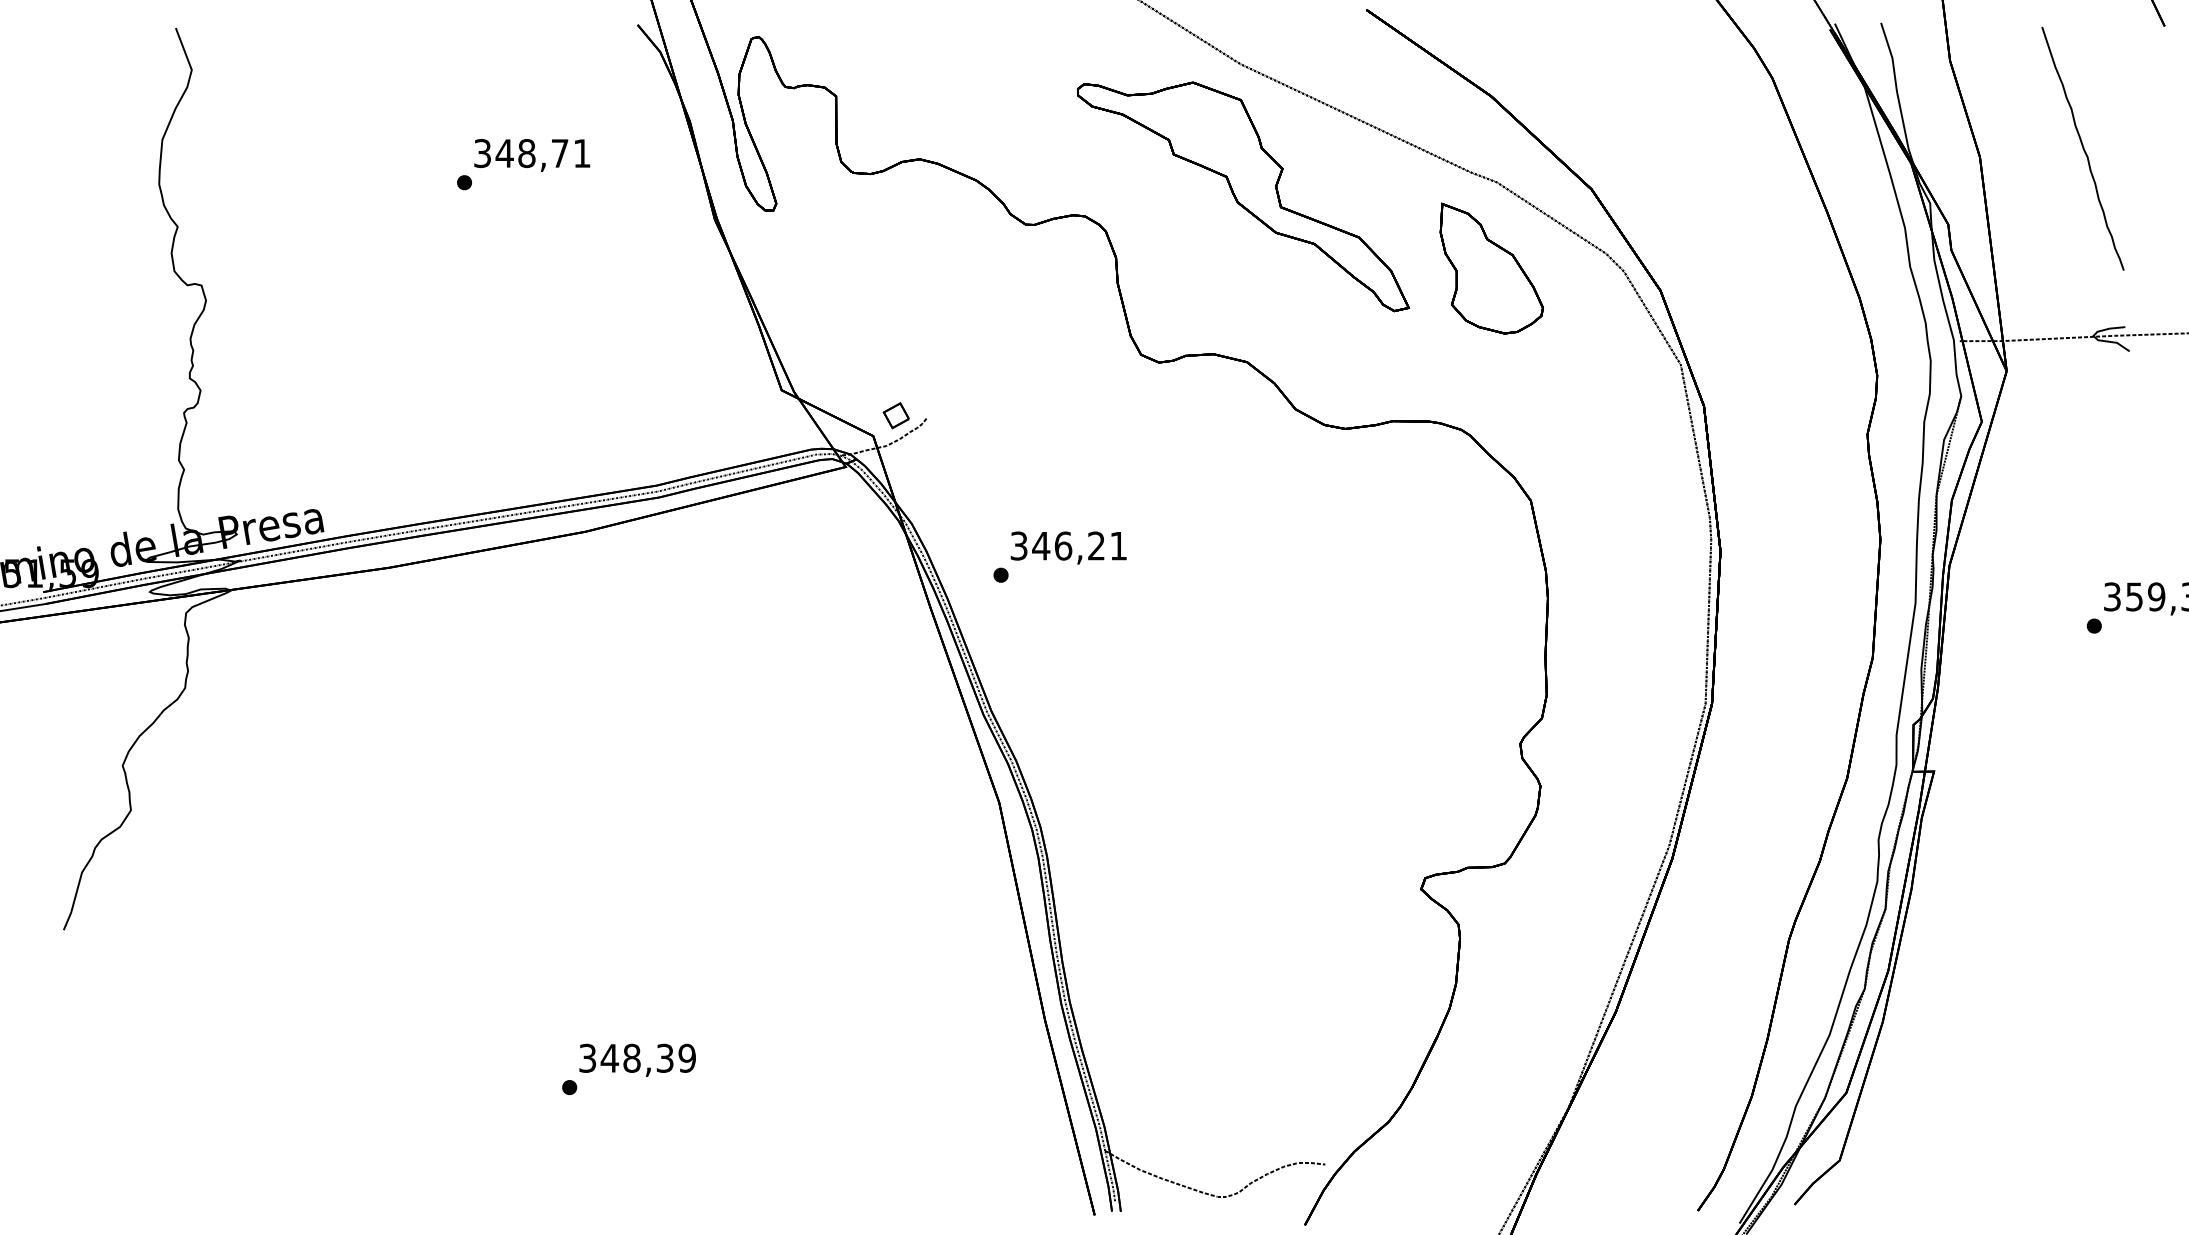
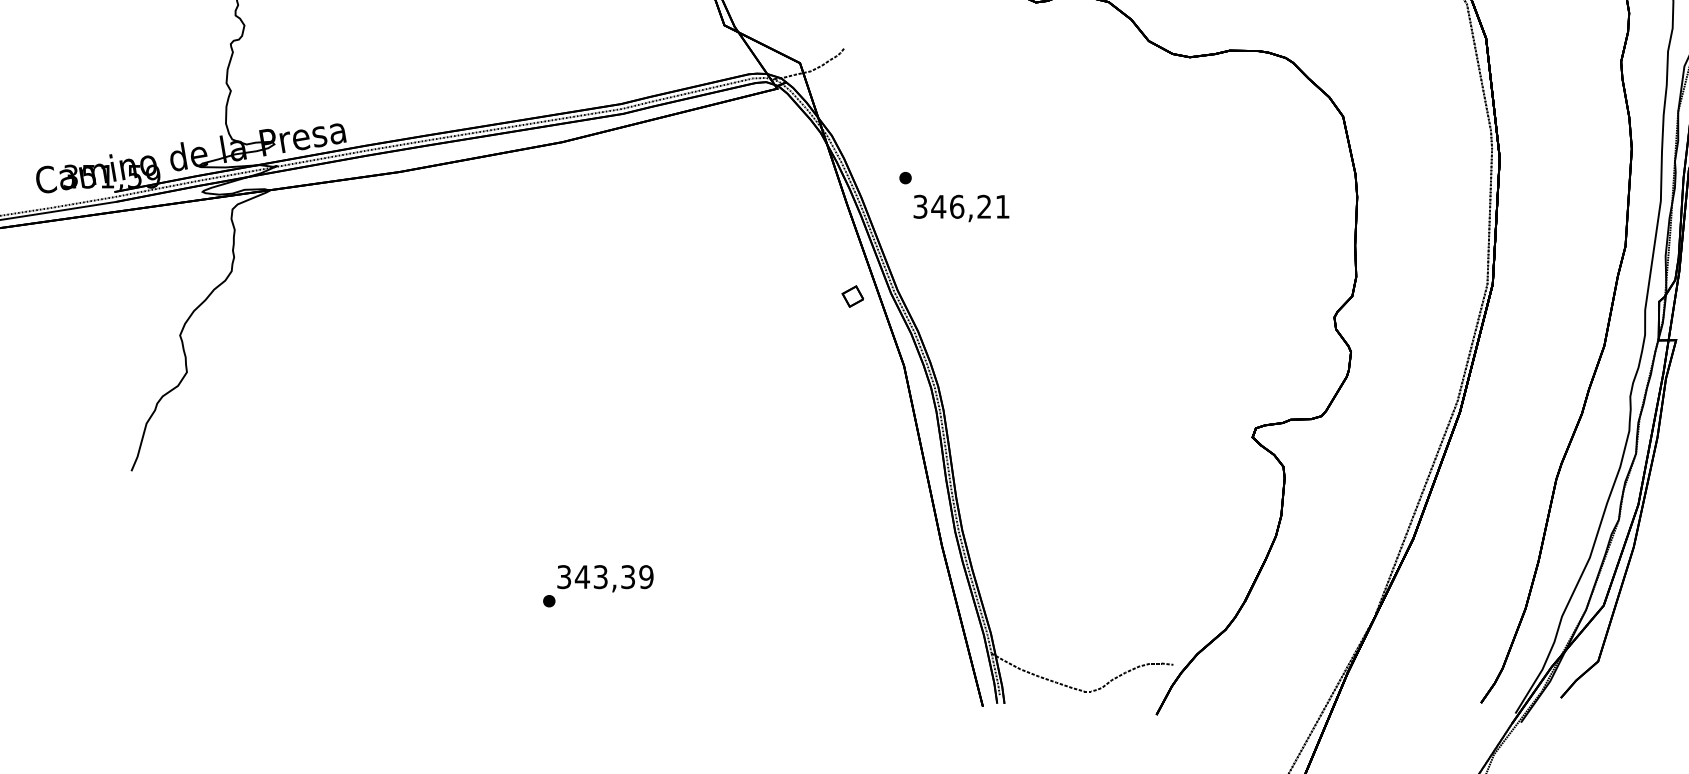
part: (895, 415) -> (852, 296), moved
text: (1068, 547) -> (961, 208), moved
text: (631, 1057) -> (600, 576), 348,39 -> 343,39

